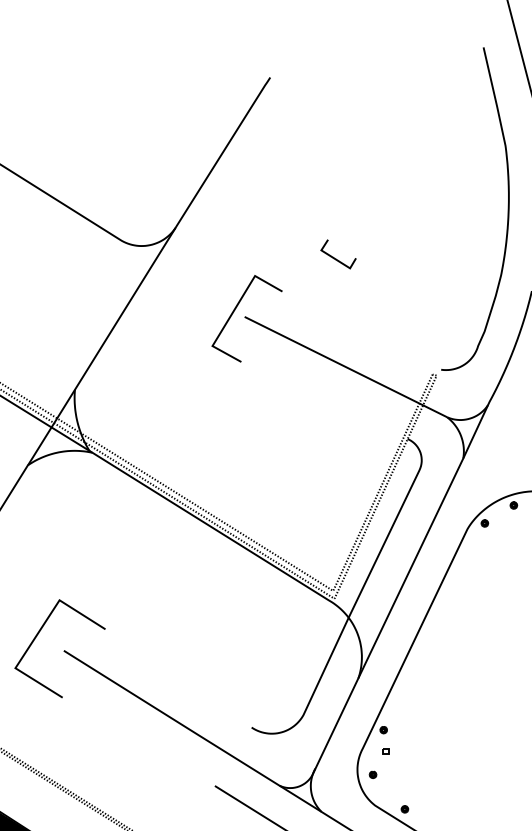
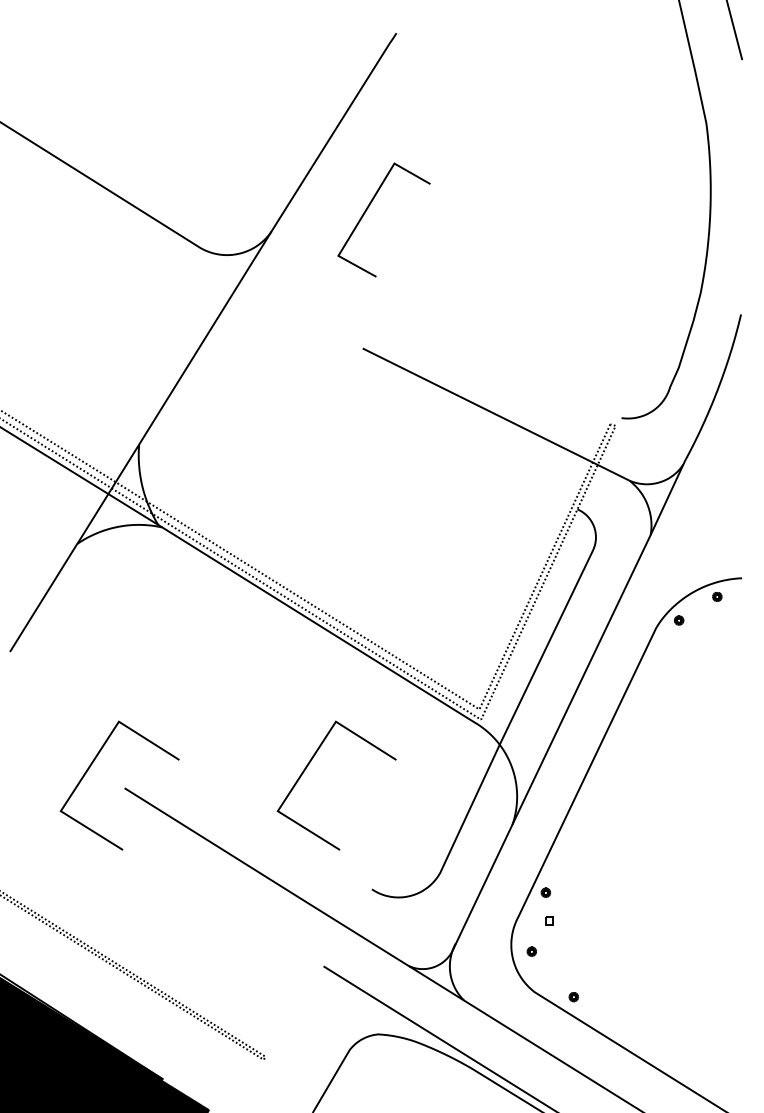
line: (334, 257) -> (481, 270), removed
line: (234, 311) -> (367, 210), moved
line: (202, 635) -> (307, 767), added

